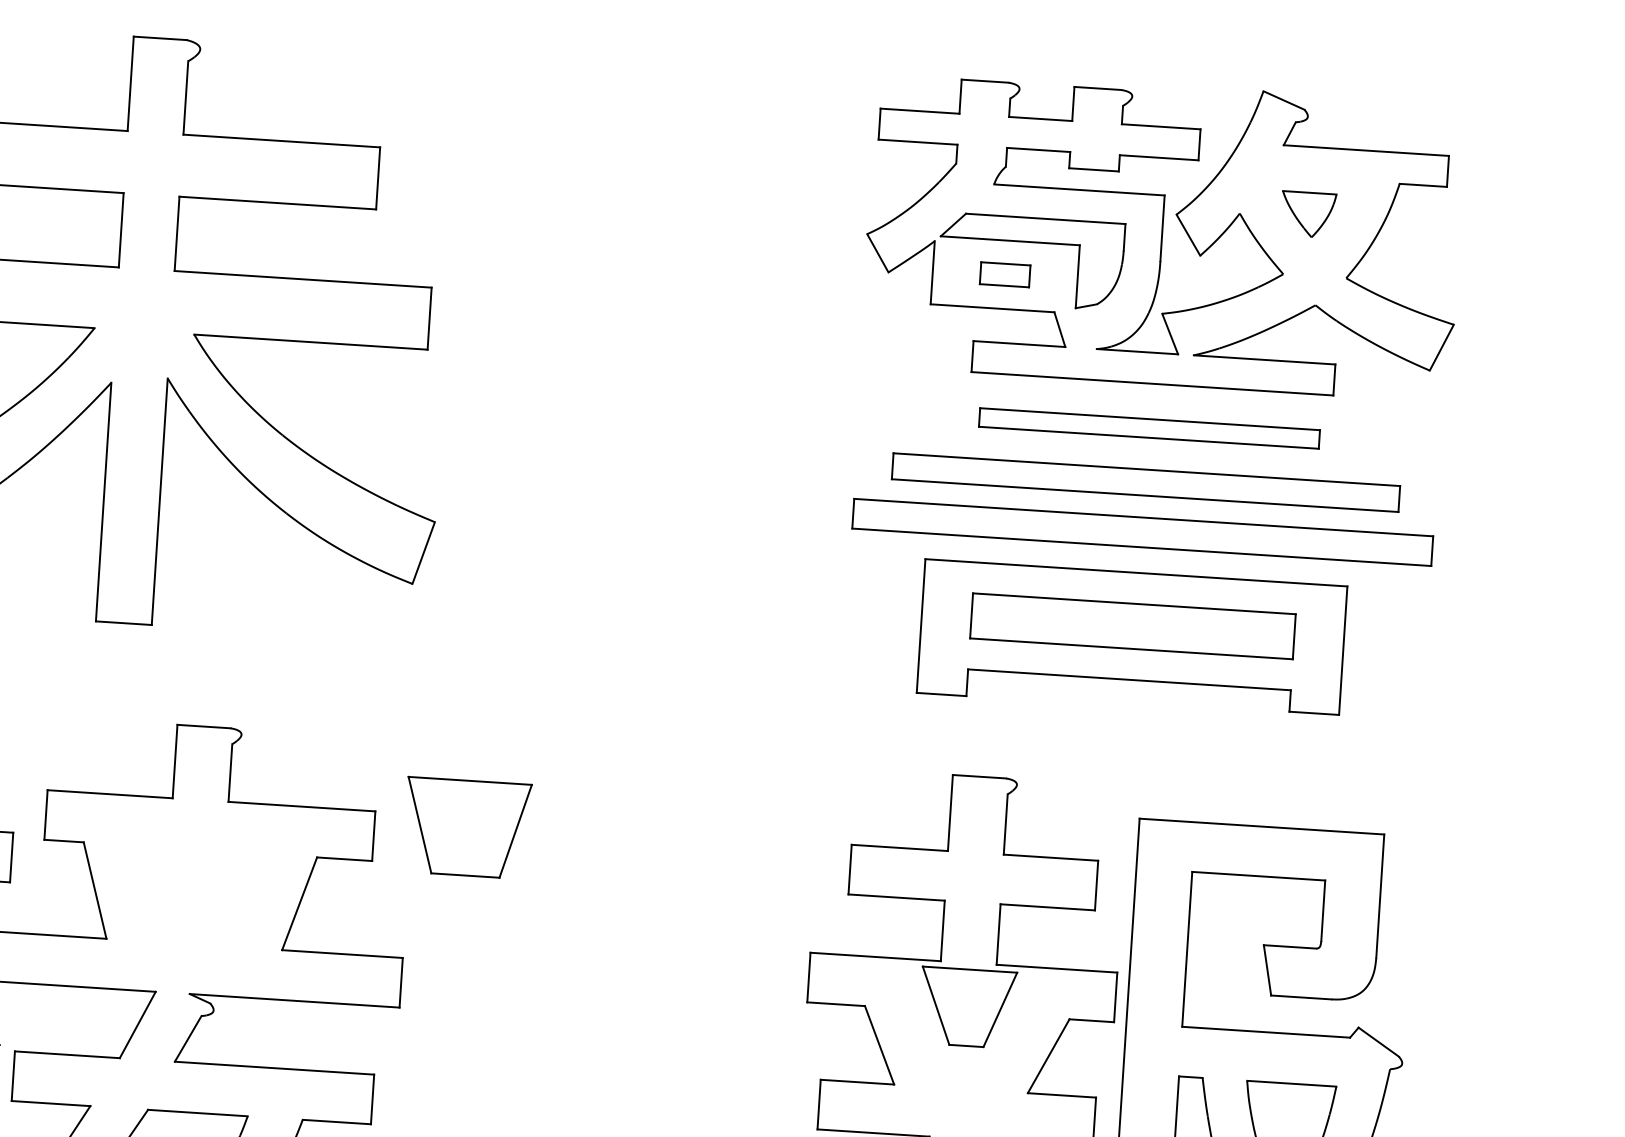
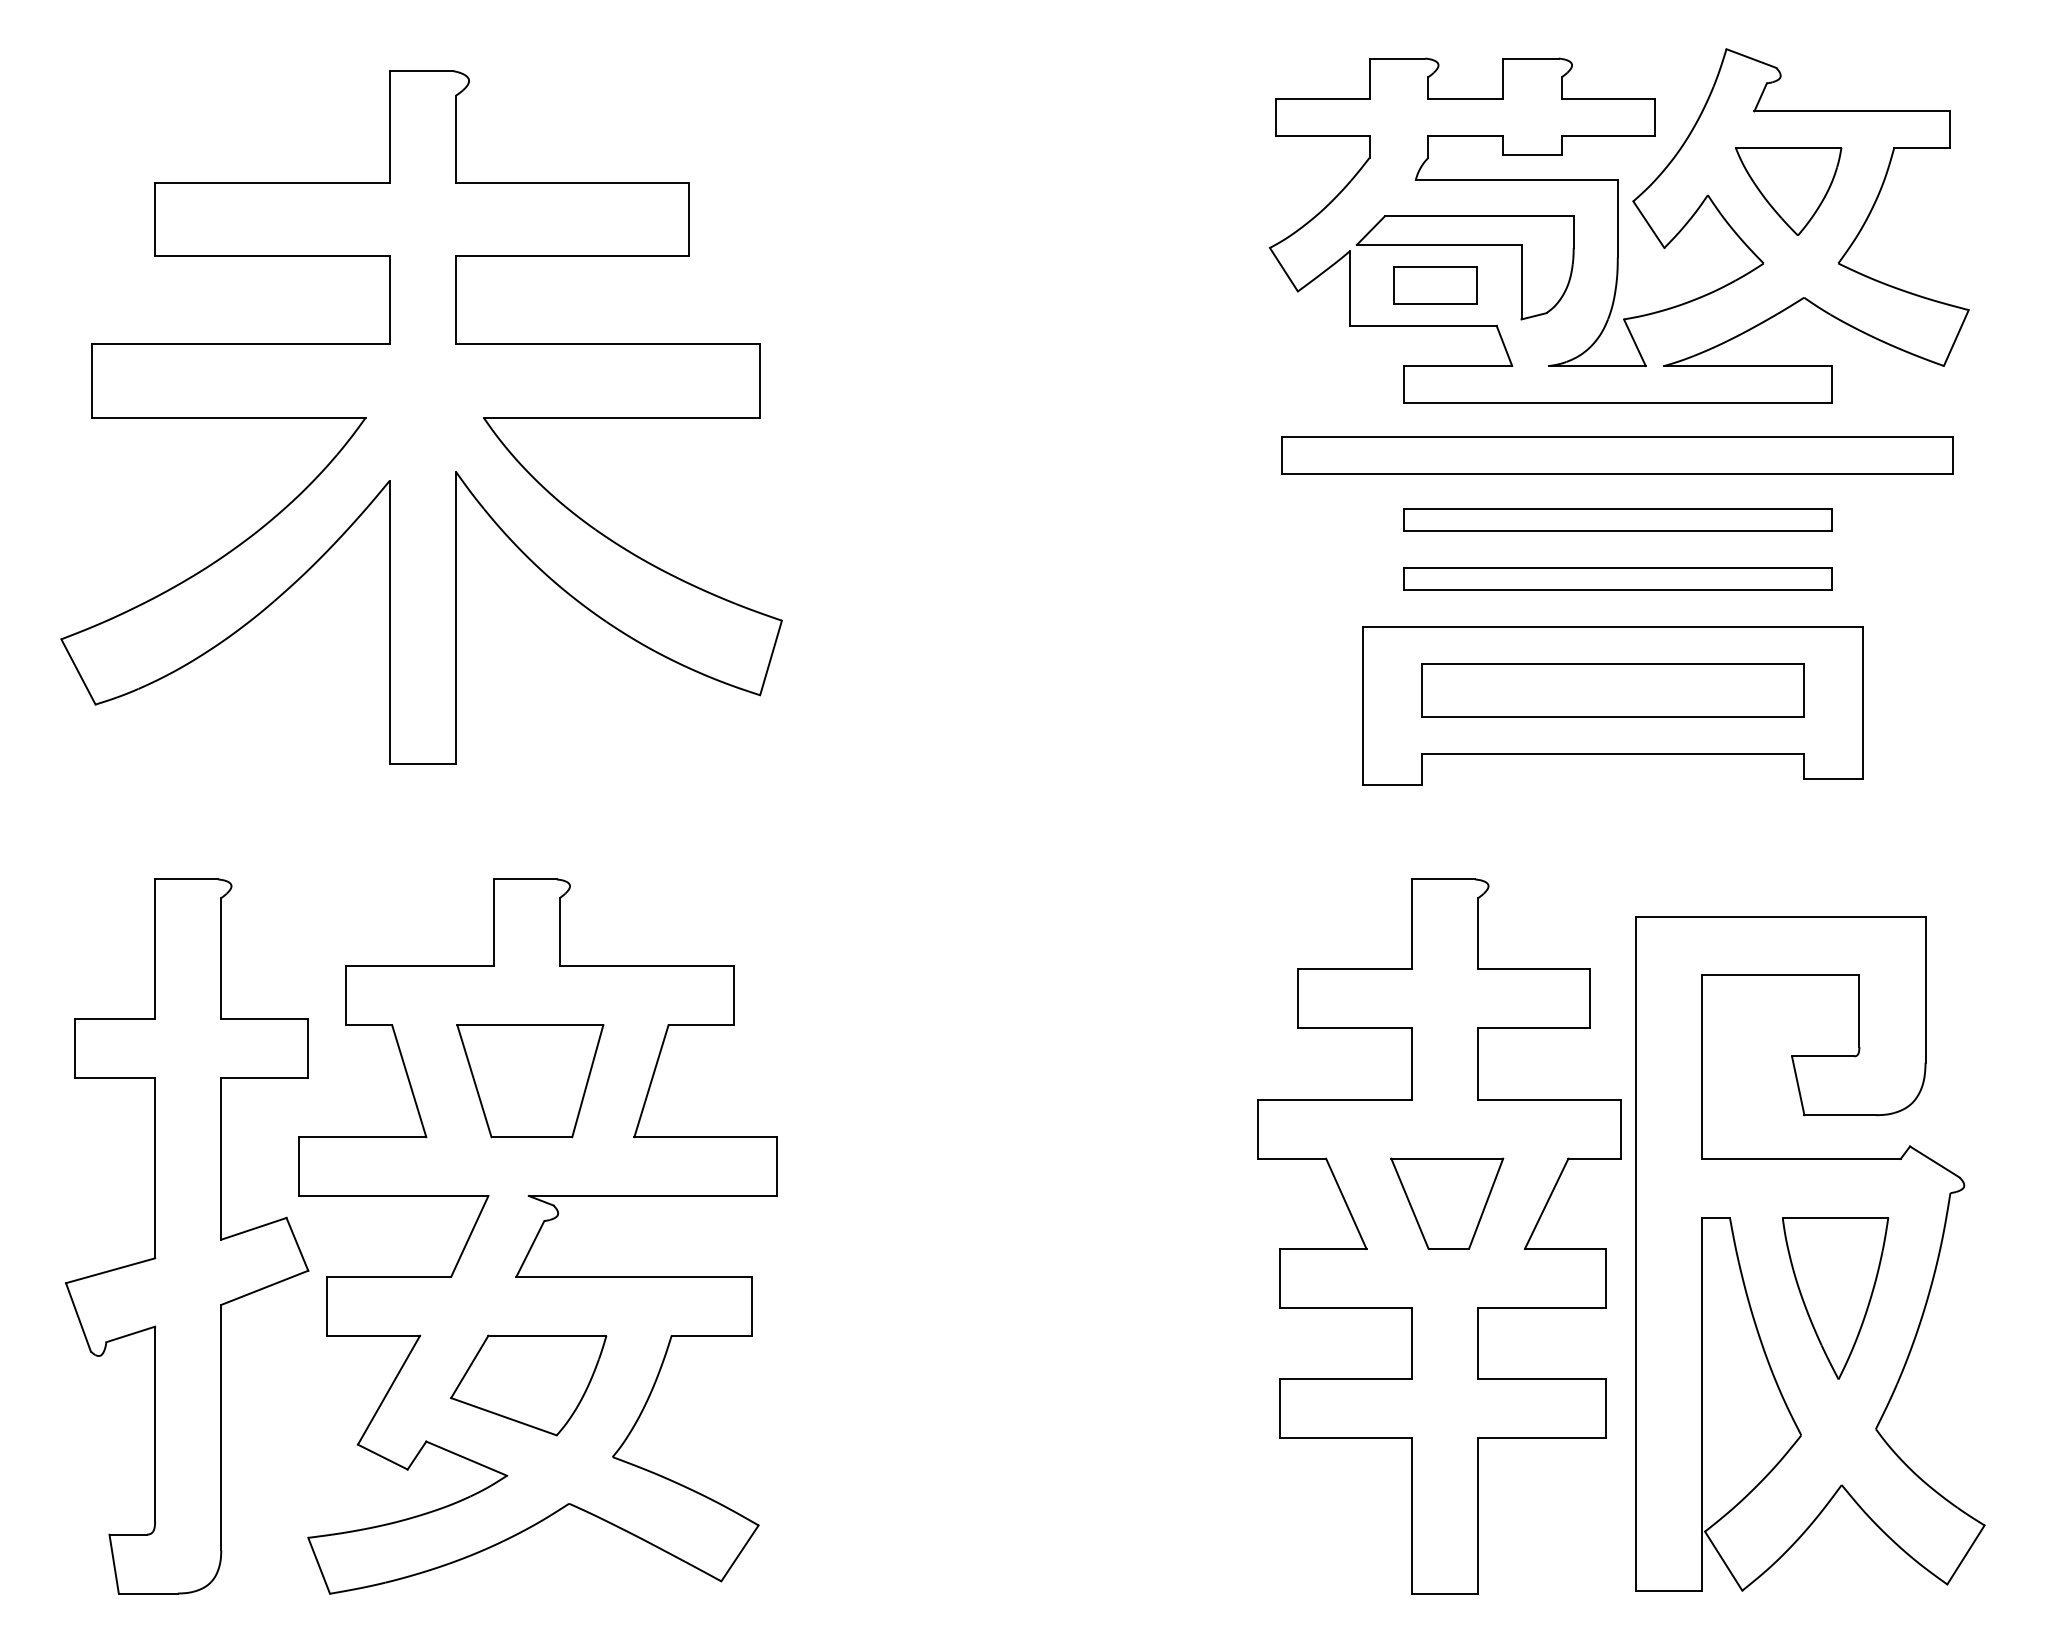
part: (1308, 214) -> (1788, 191), size x1.67
part: (1004, 274) -> (1435, 285), size x1.43
part: (1149, 428) -> (1617, 455), size x1.67
part: (1145, 482) -> (1617, 519), size x0.71
part: (1142, 532) -> (1617, 578), size x0.62
part: (467, 828) -> (530, 1081), moved
part: (967, 1007) -> (1447, 1203), moved

